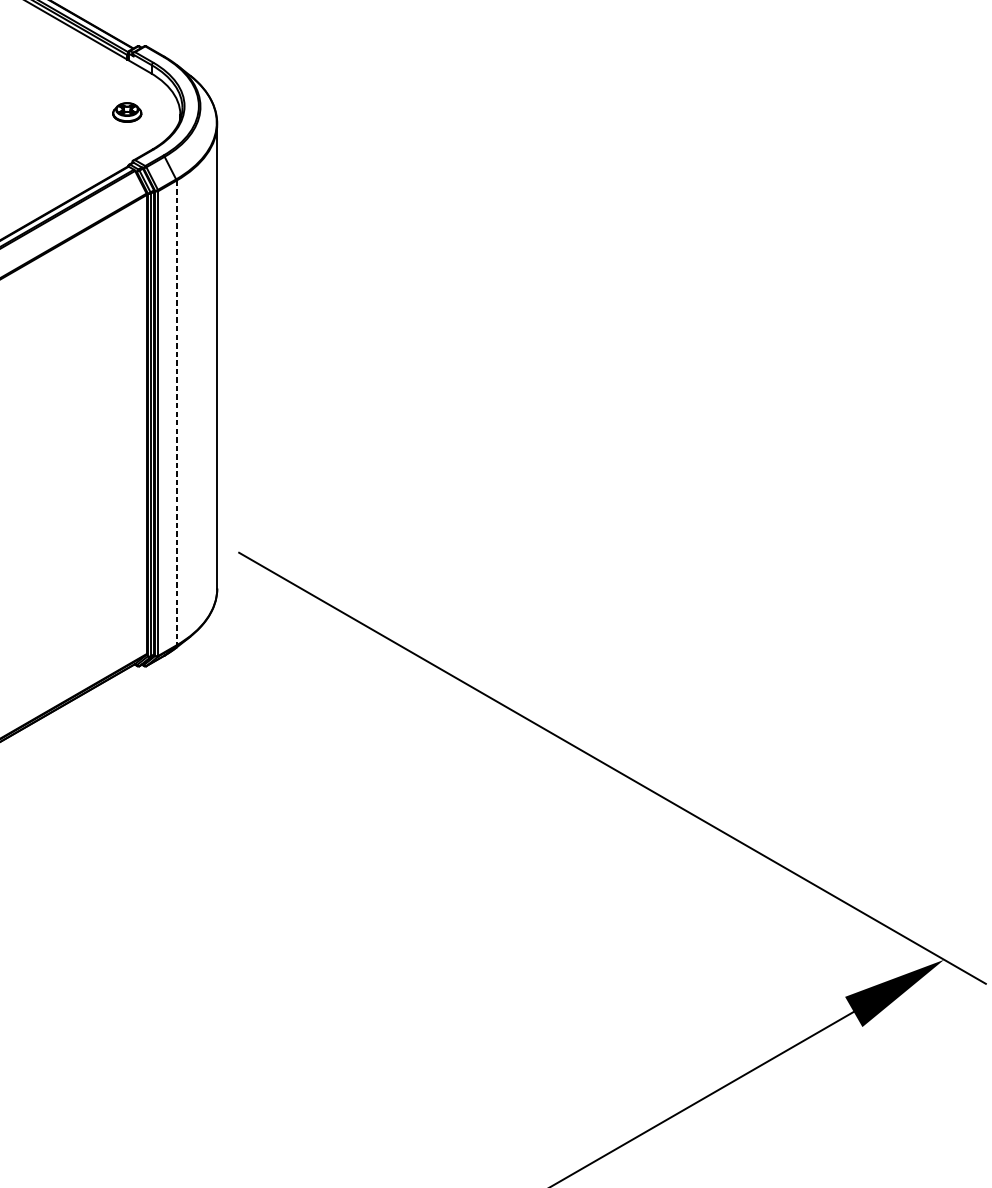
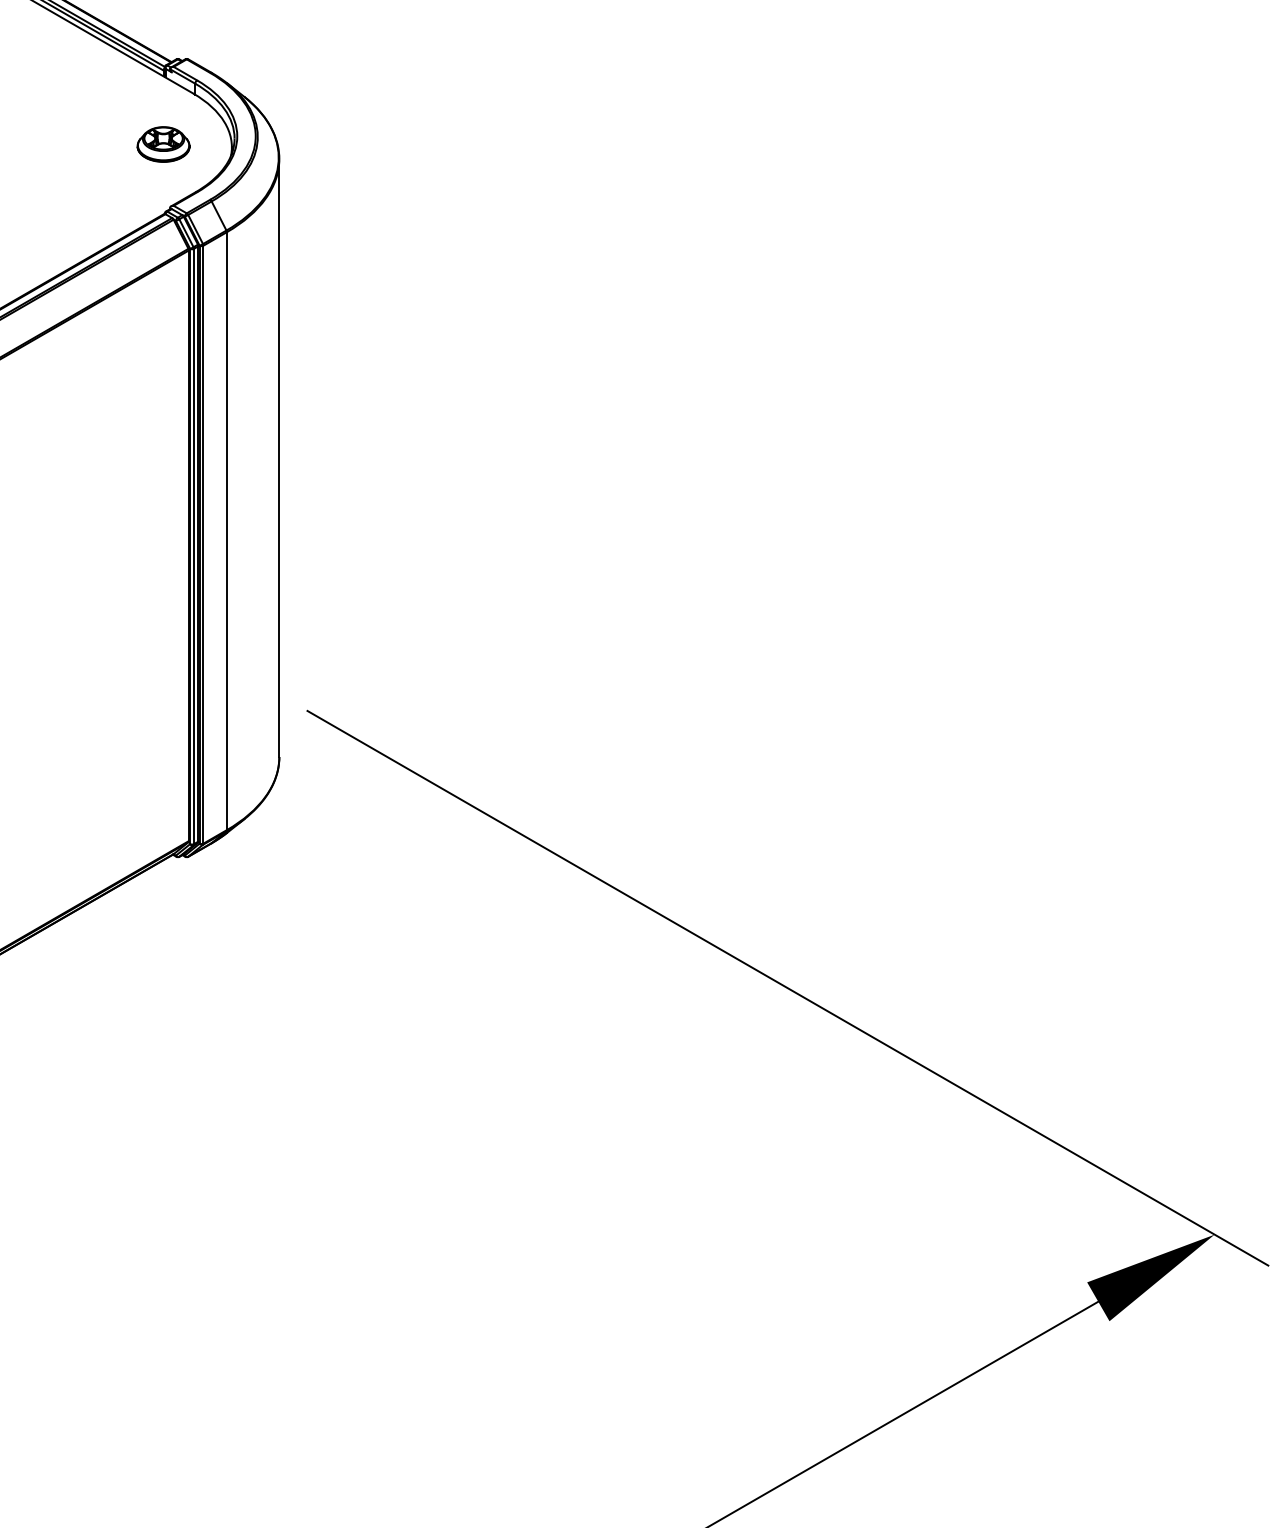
part: (127, 112) -> (163, 144), size x1.43
line: (176, 413) -> (226, 531), dashed -> solid

